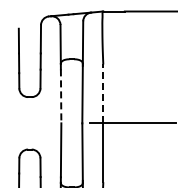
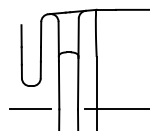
line: (103, 93) -> (96, 82), dashed -> solid
line: (61, 96) -> (59, 85), dashed -> solid
line: (28, 123) -> (30, 109), added

